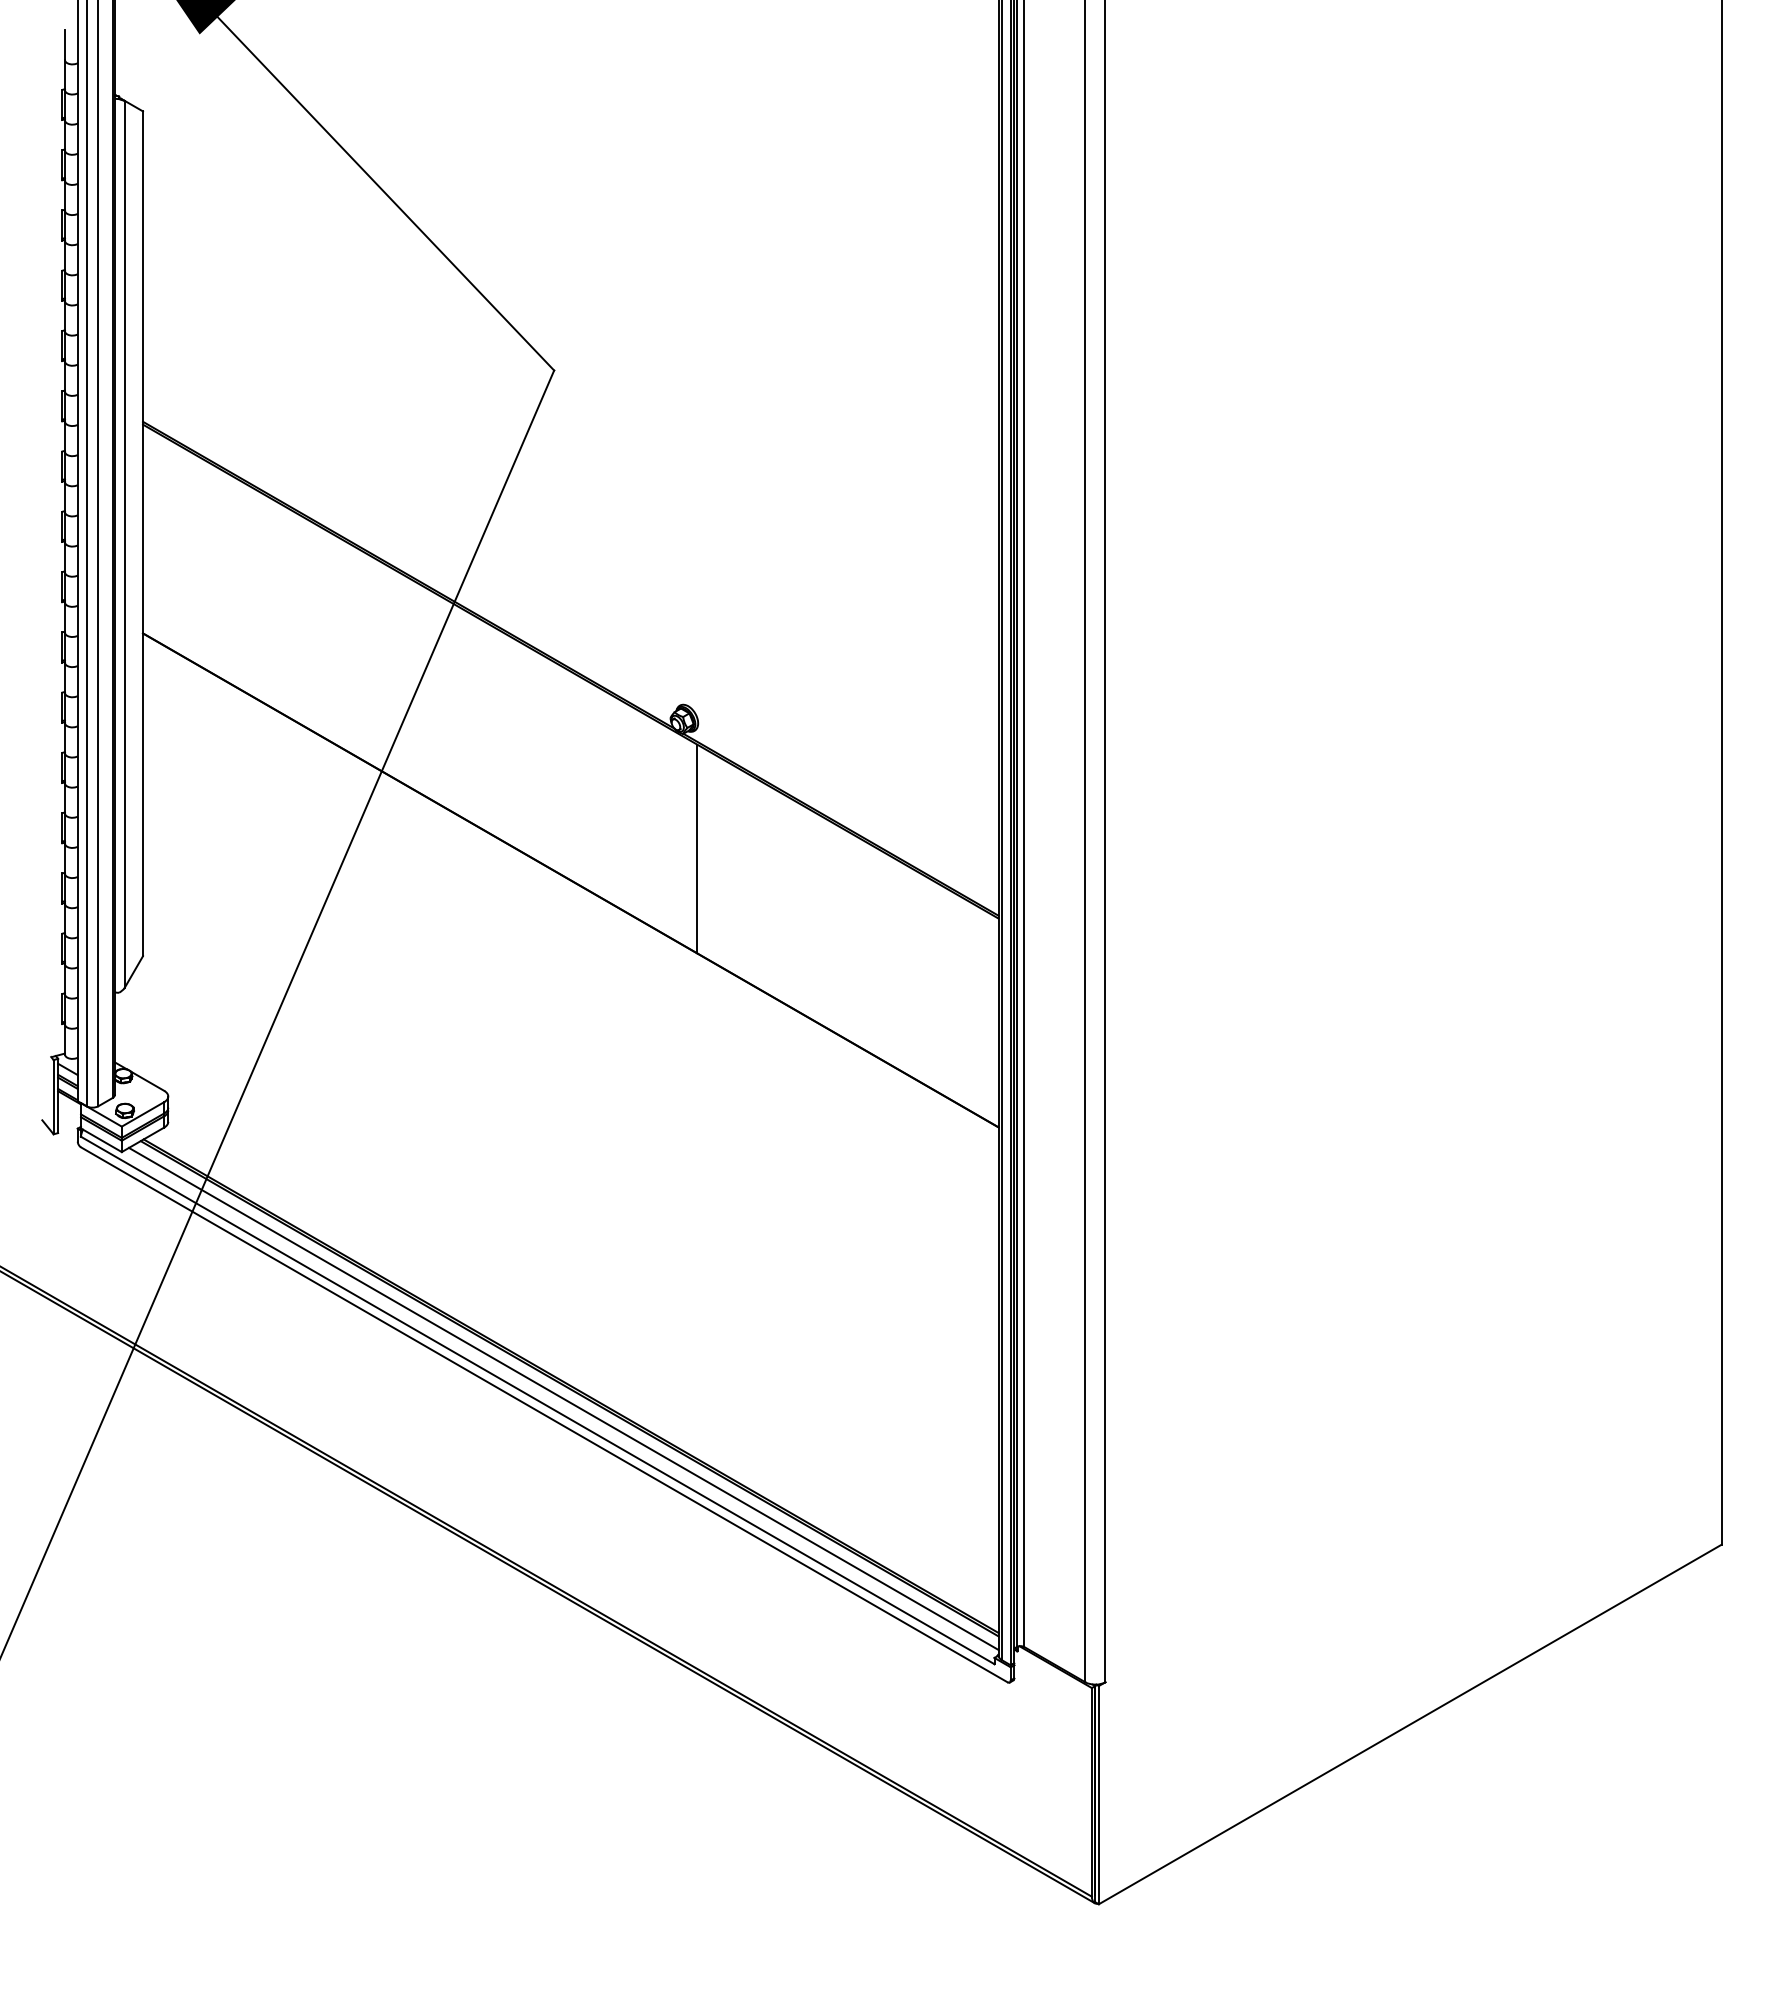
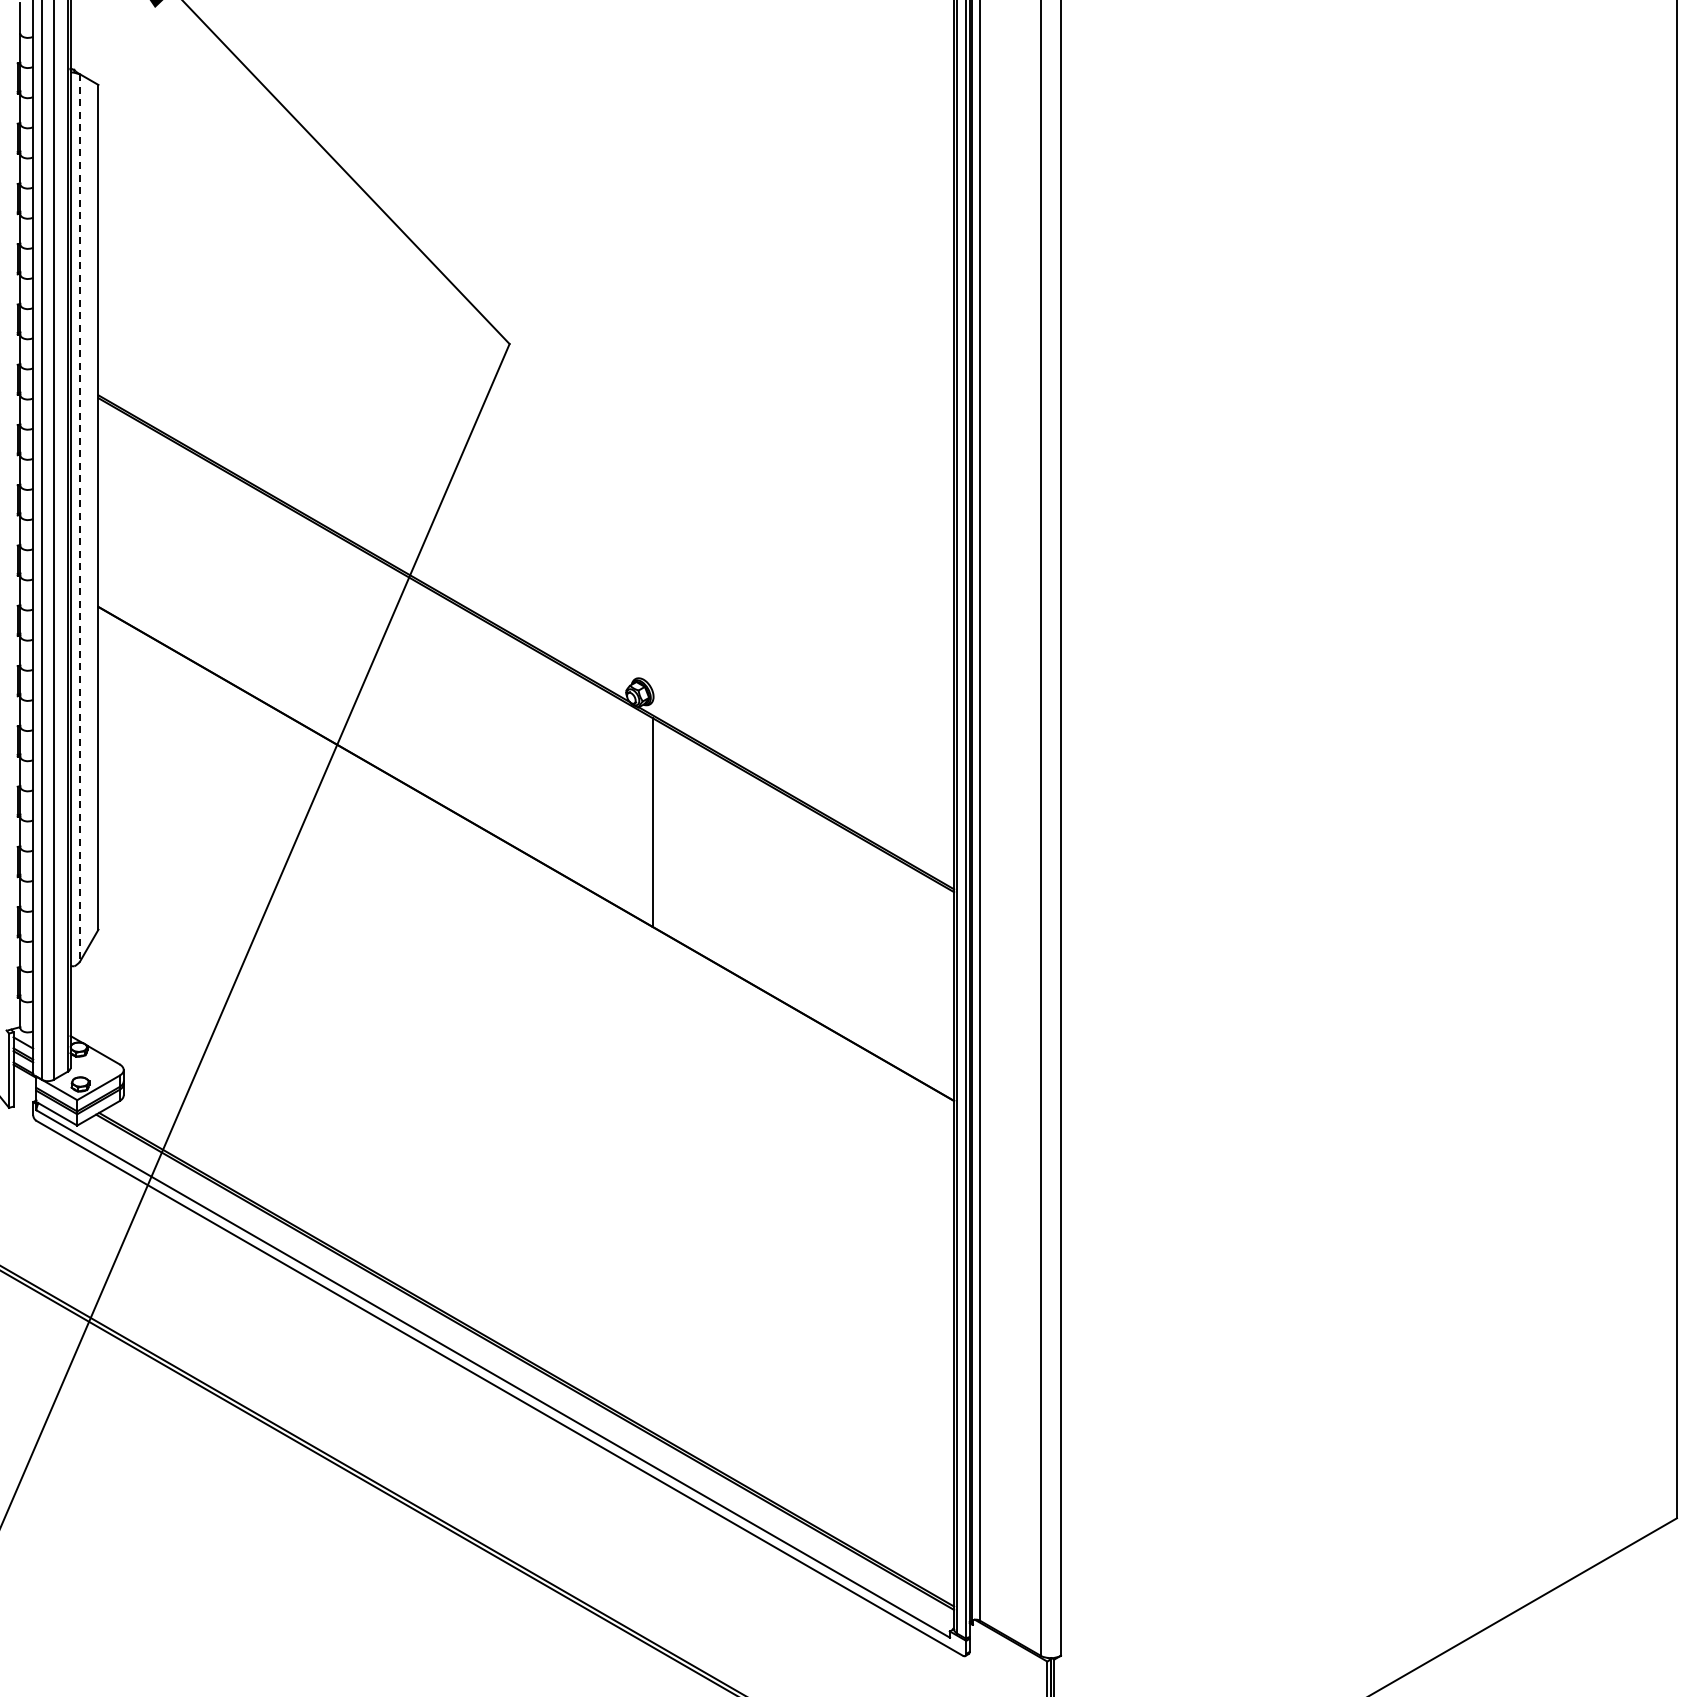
line: (124, 544) -> (79, 518), solid -> dashed
line: (563, 1398) -> (518, 1372), removed

